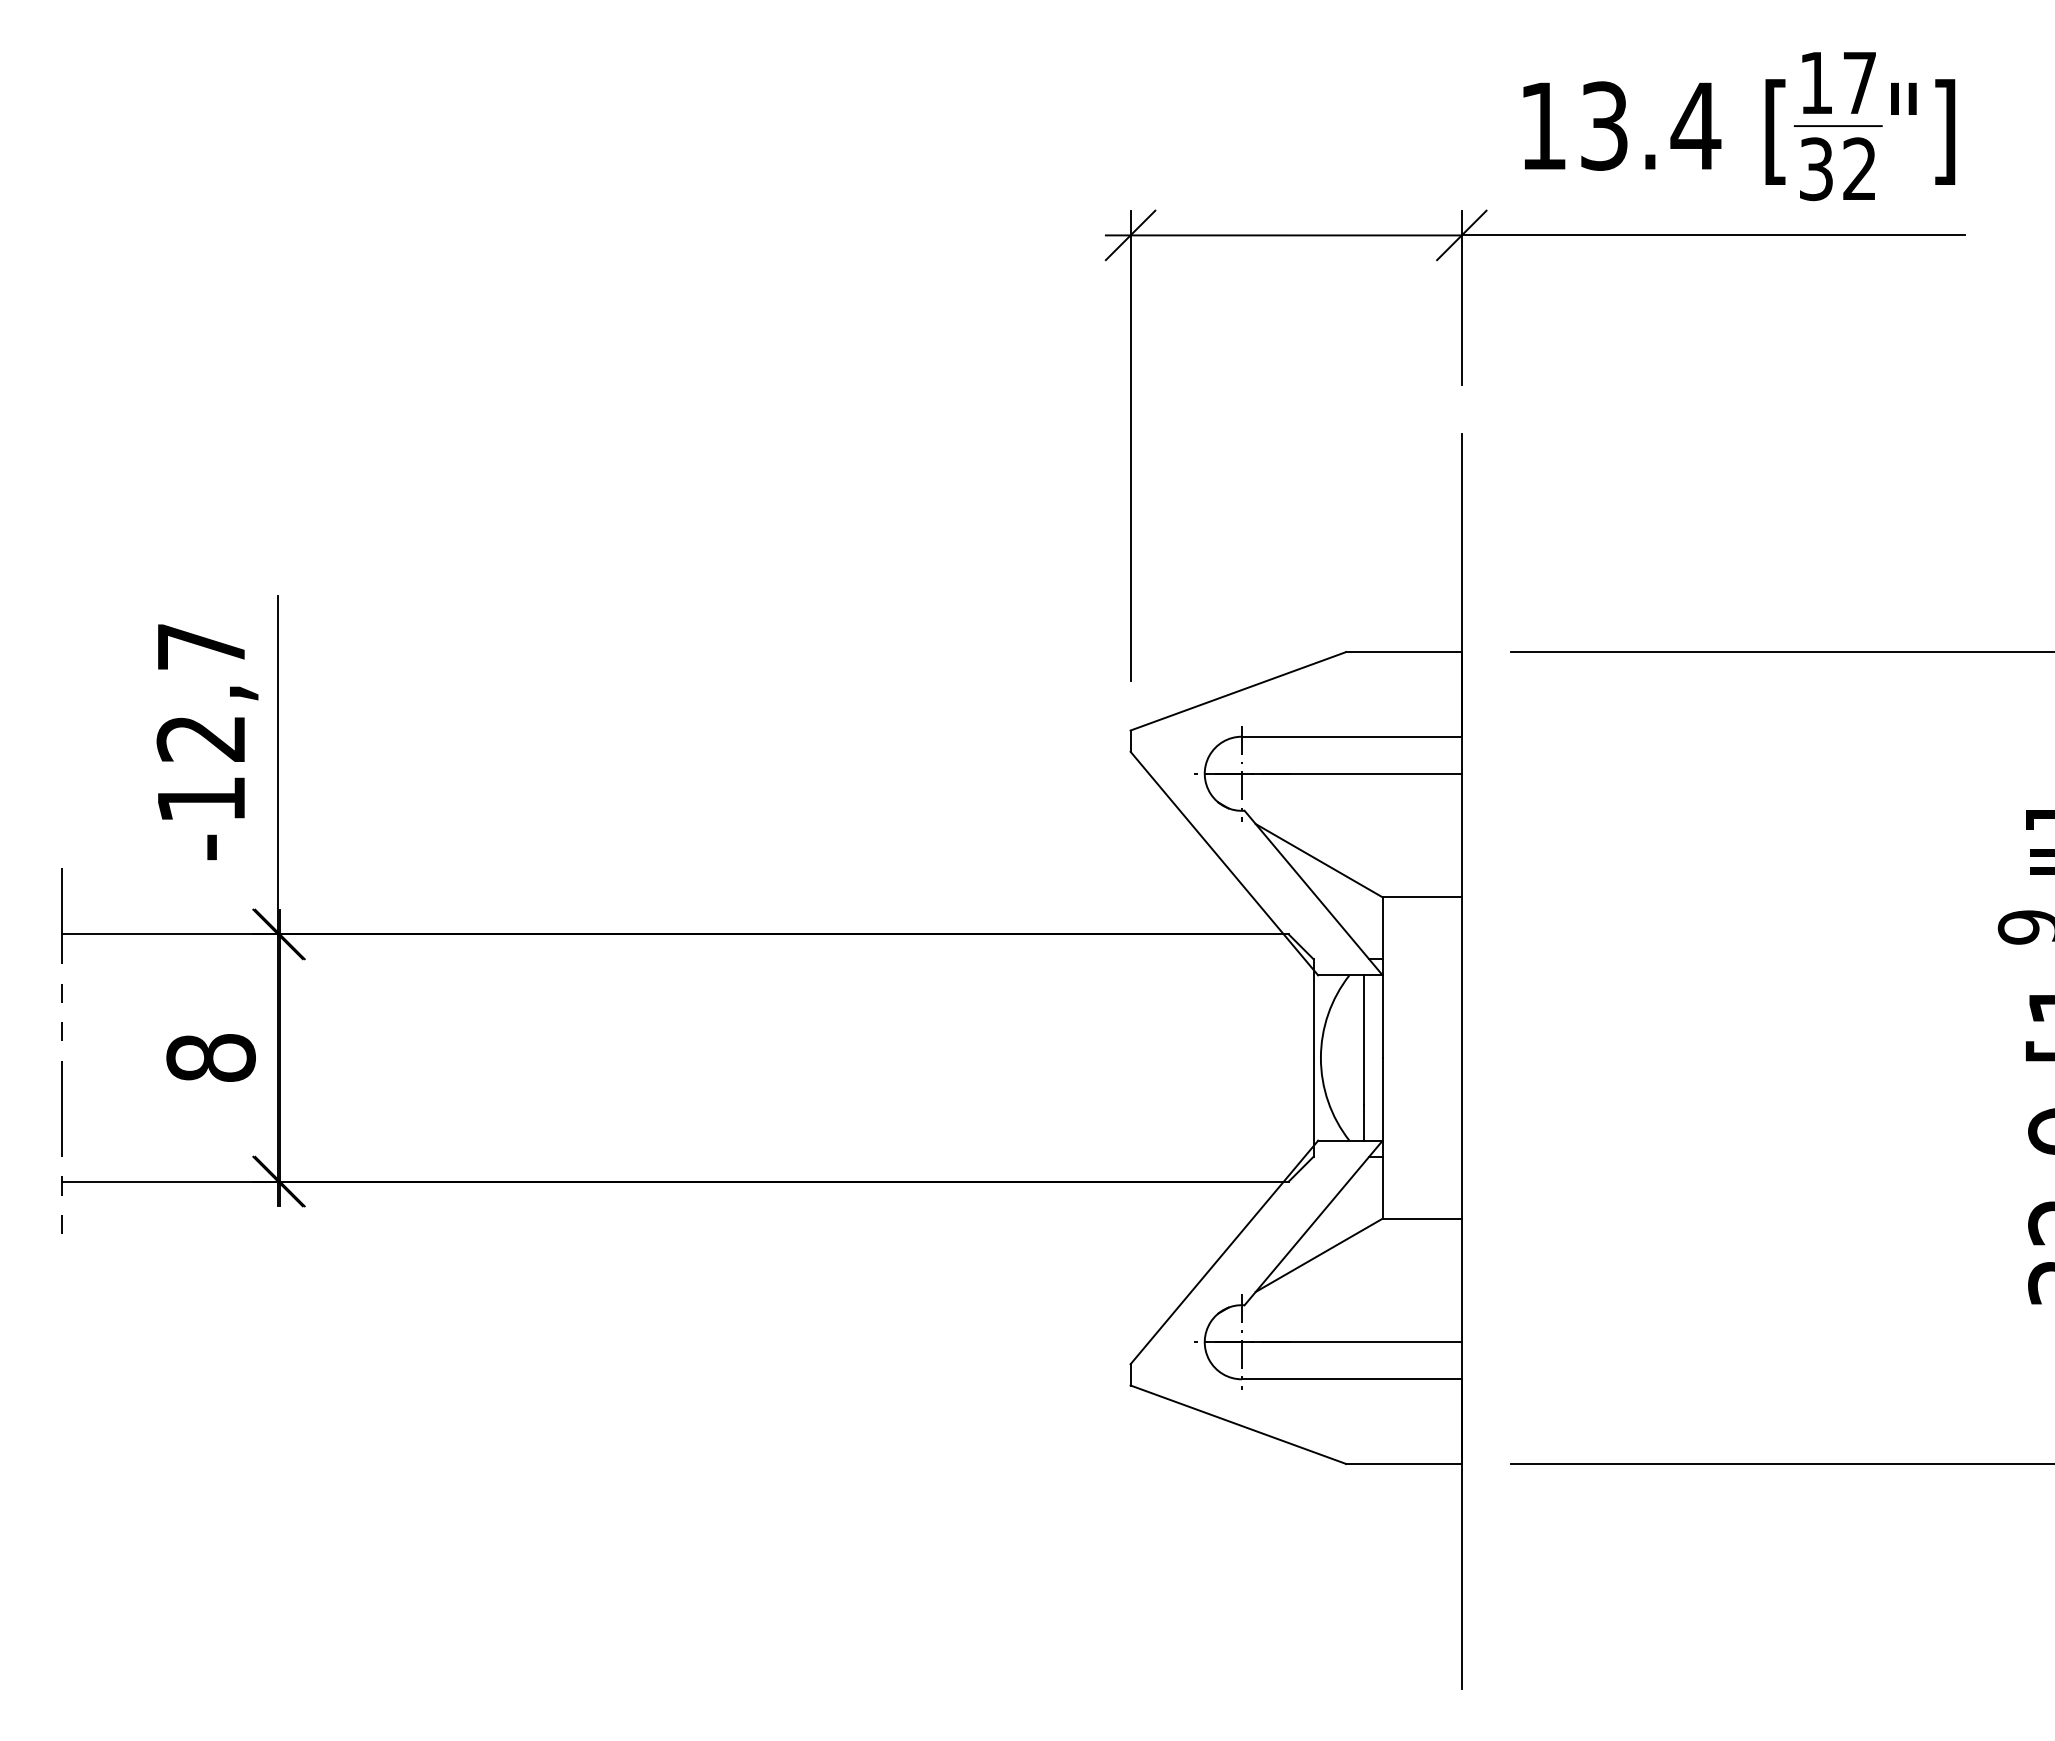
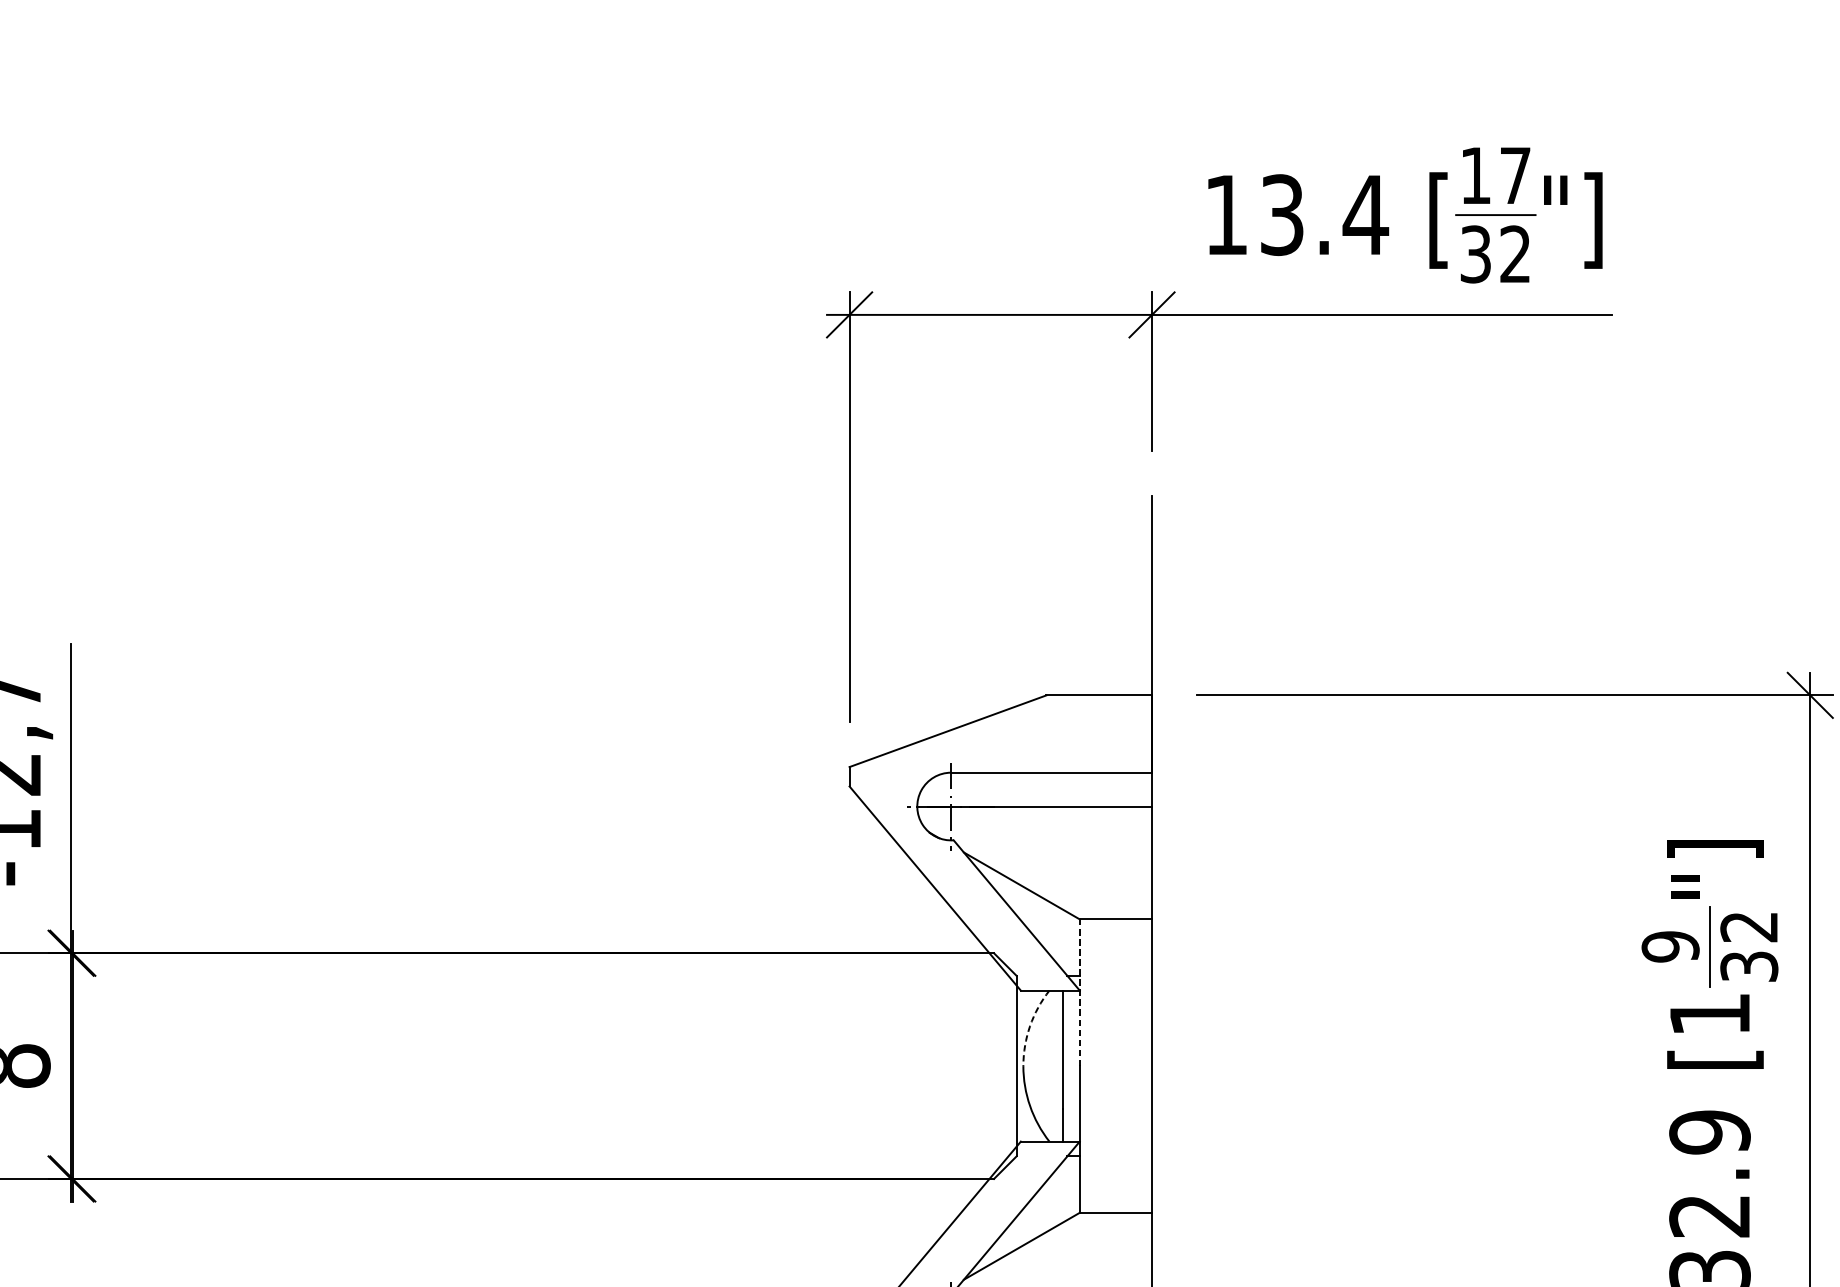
line: (1382, 977) -> (1079, 992), solid -> dashed
arc: (1328, 1014) -> (1030, 1026), solid -> dashed

